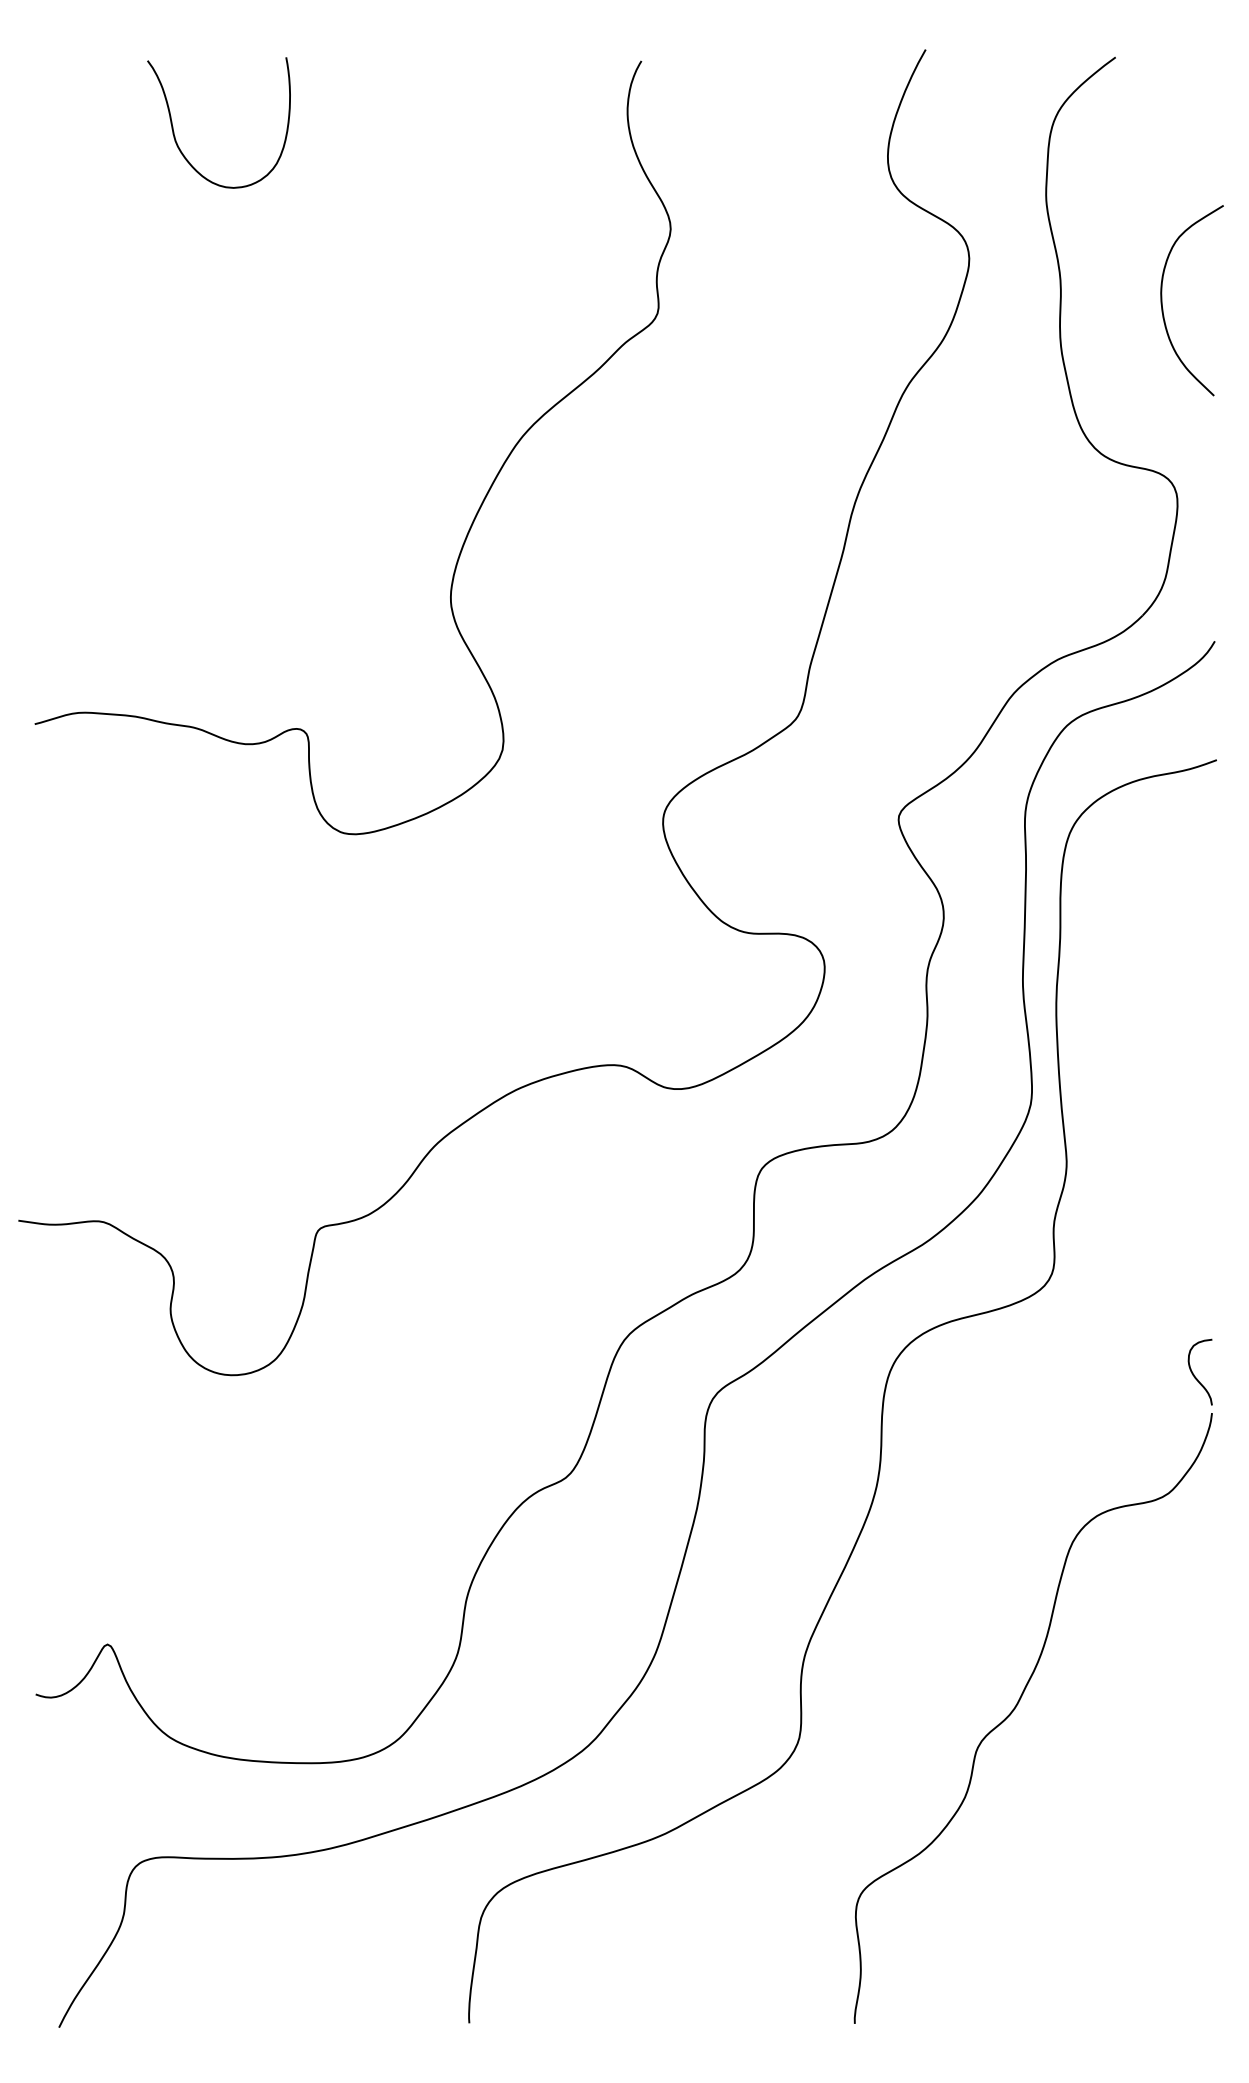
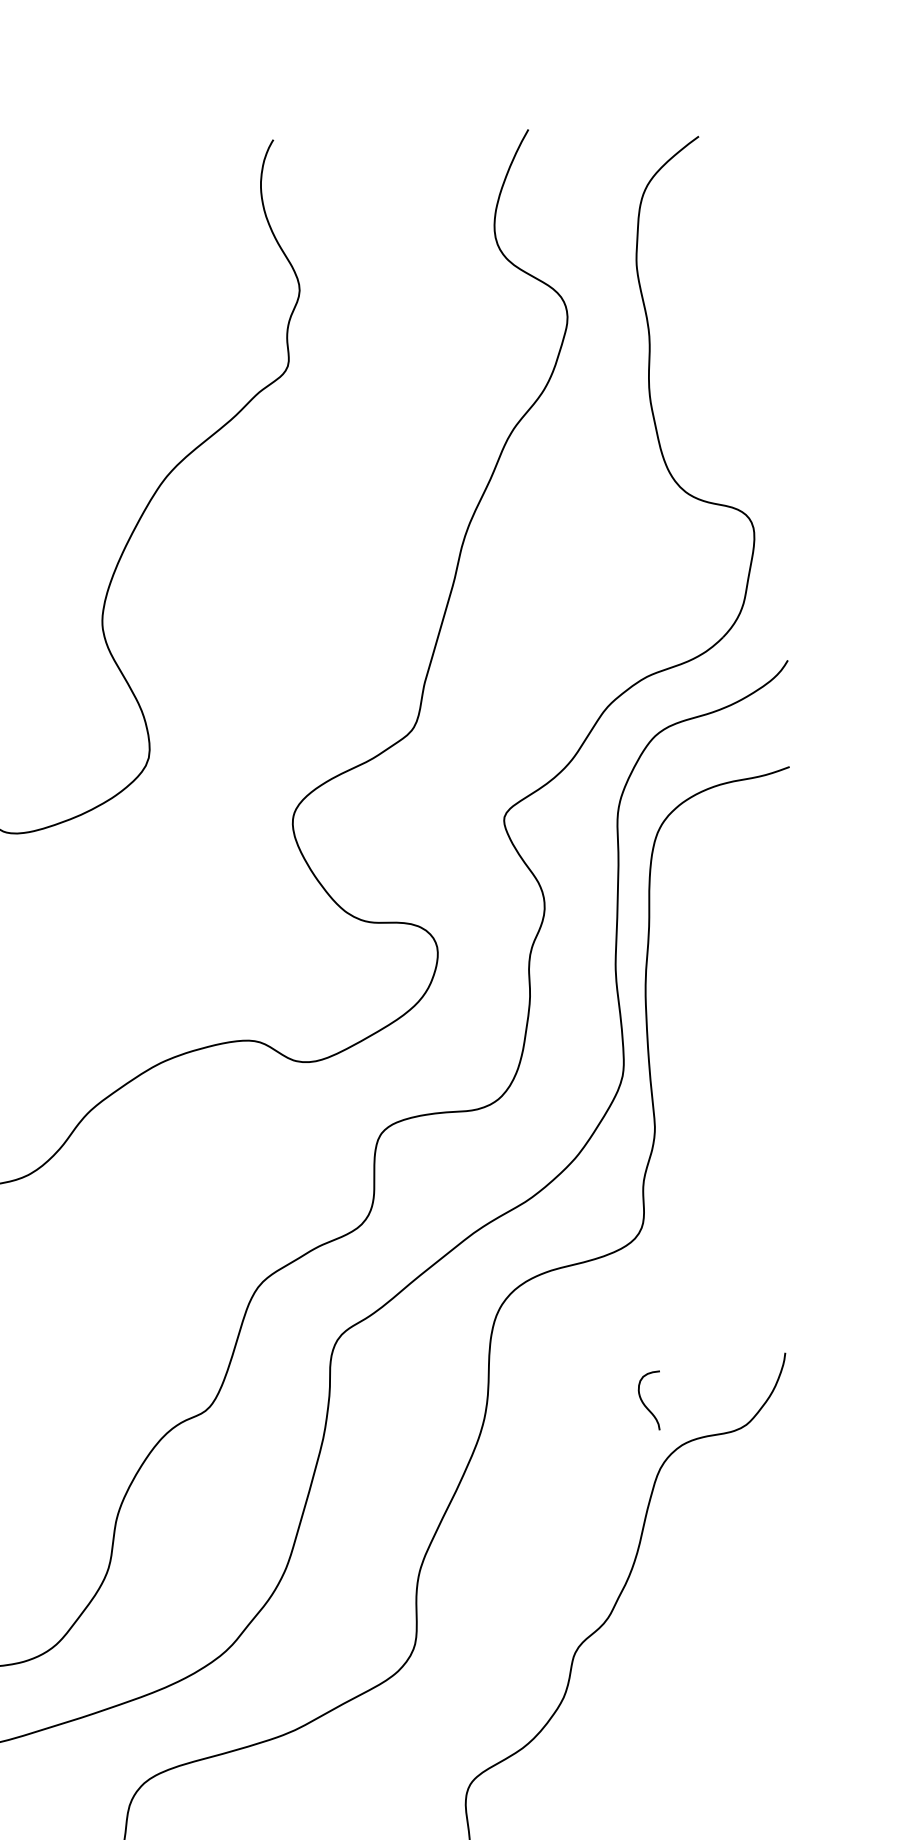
curve: (1162, 300) -> (740, 354), removed
curve: (1194, 1374) -> (643, 1402), moved

